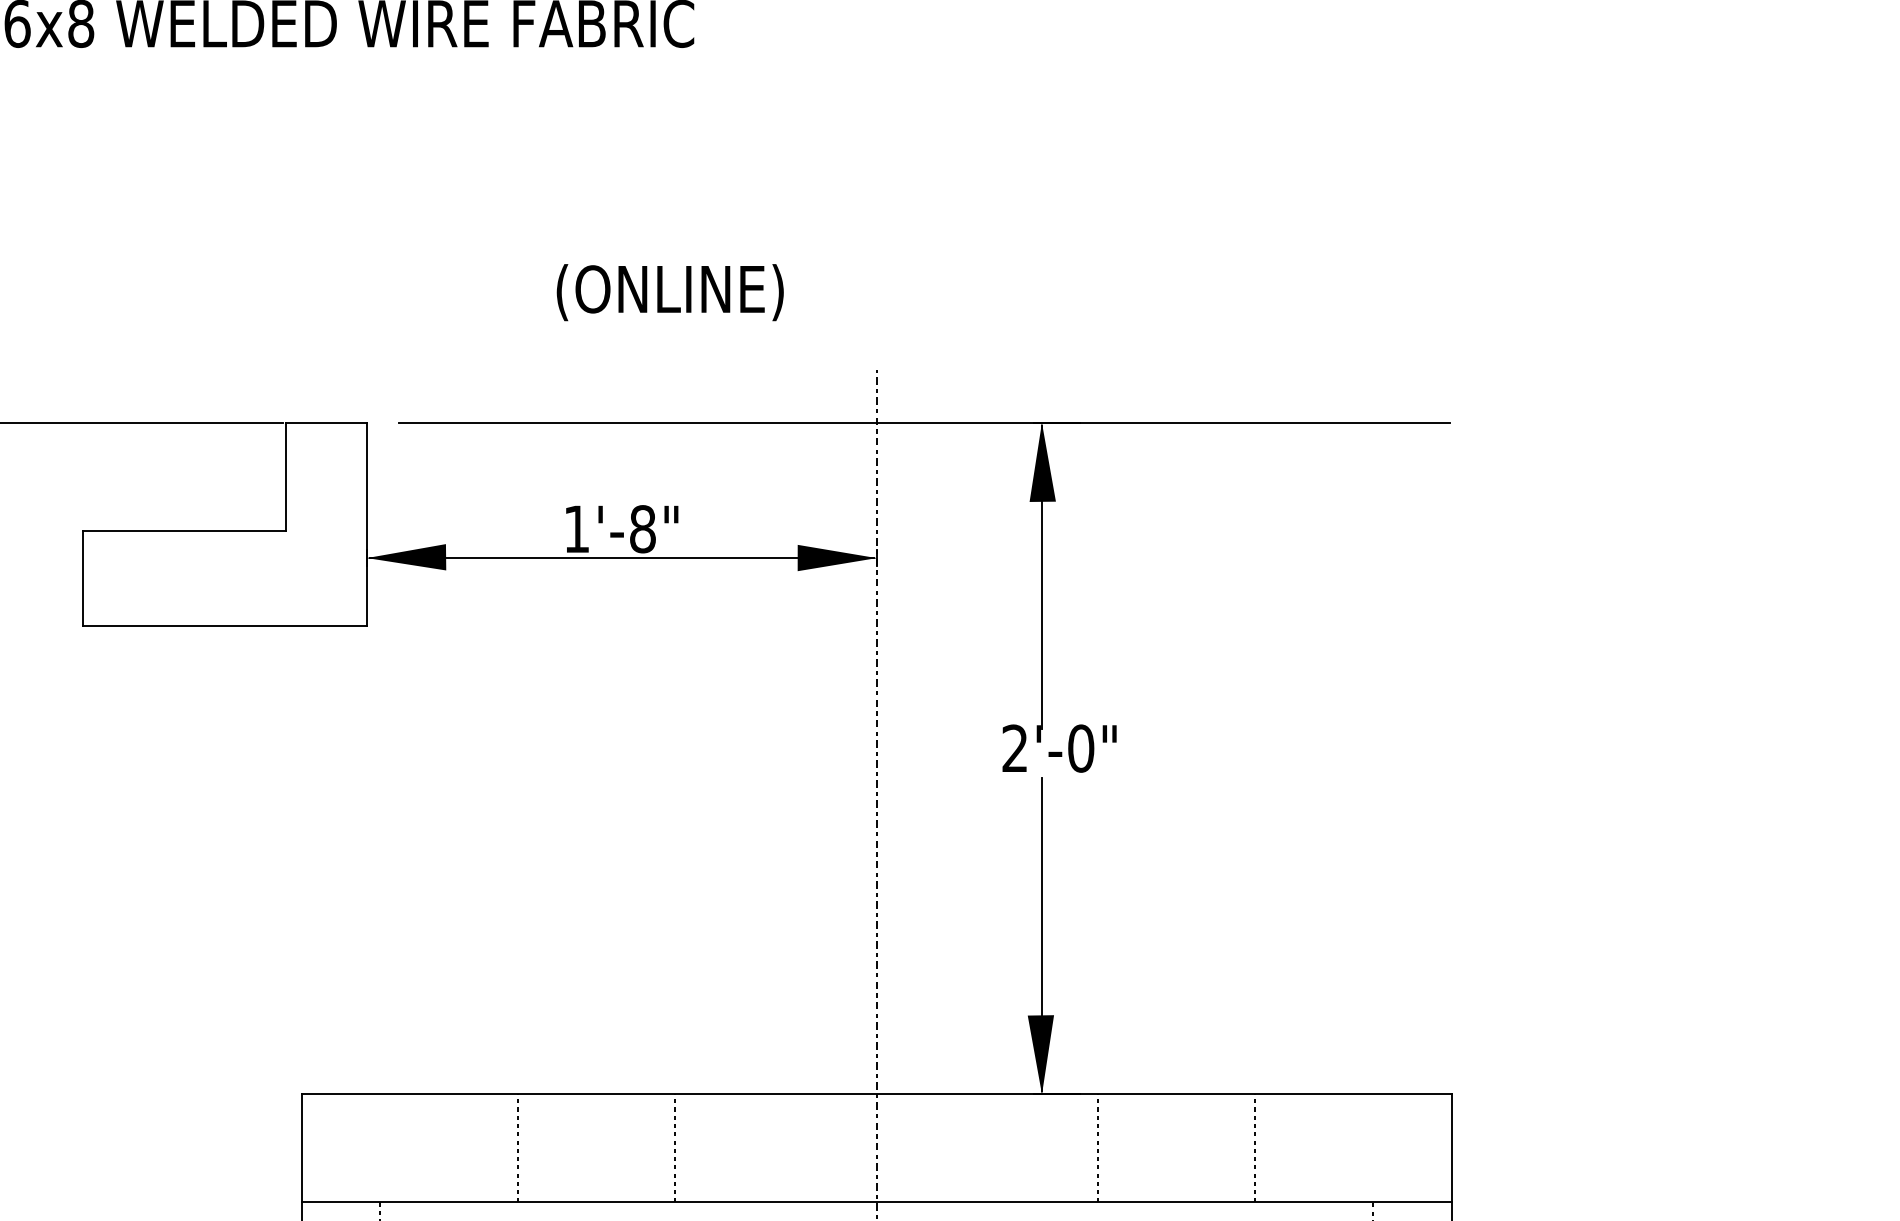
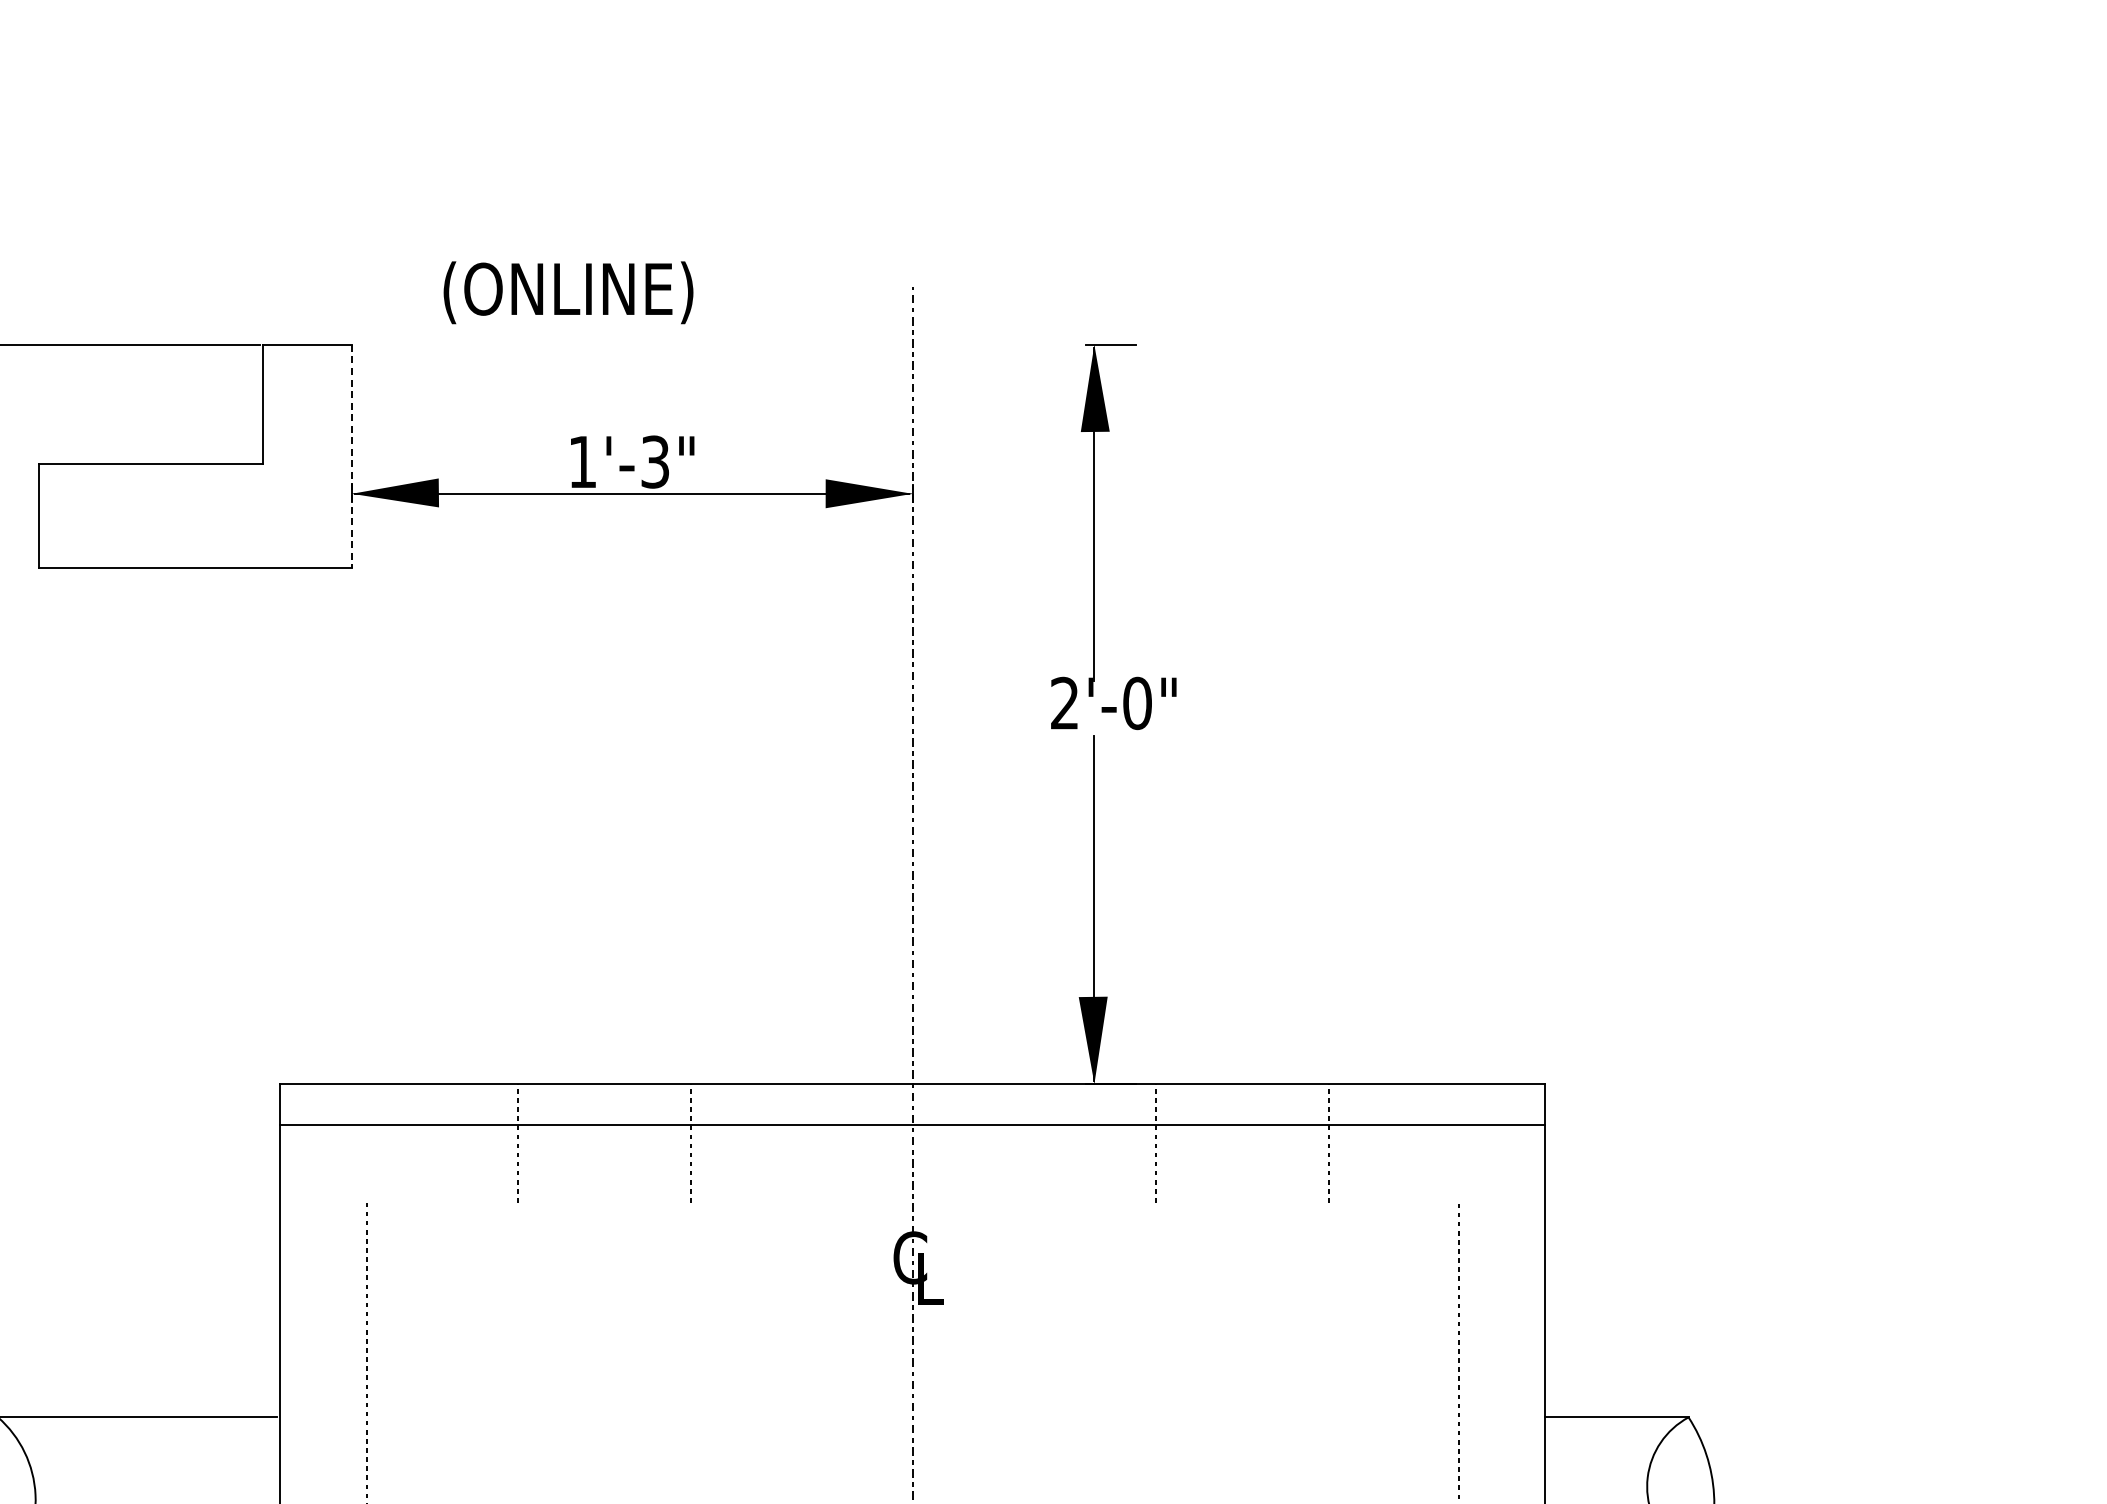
text: (670, 292) -> (568, 292), moved
line: (924, 422) -> (965, 344), removed
line: (366, 524) -> (351, 456), solid -> dashed
text: (643, 528) -> (655, 461), 1'-8" -> 1'-3"
line: (876, 1202) -> (912, 1124), moved

